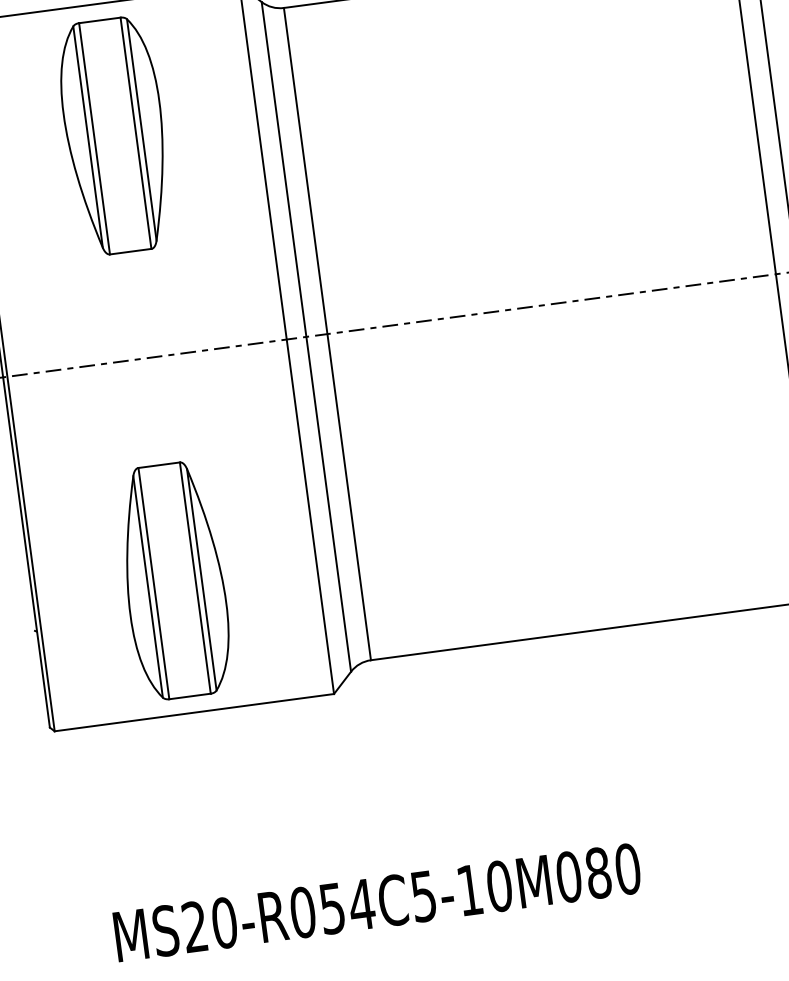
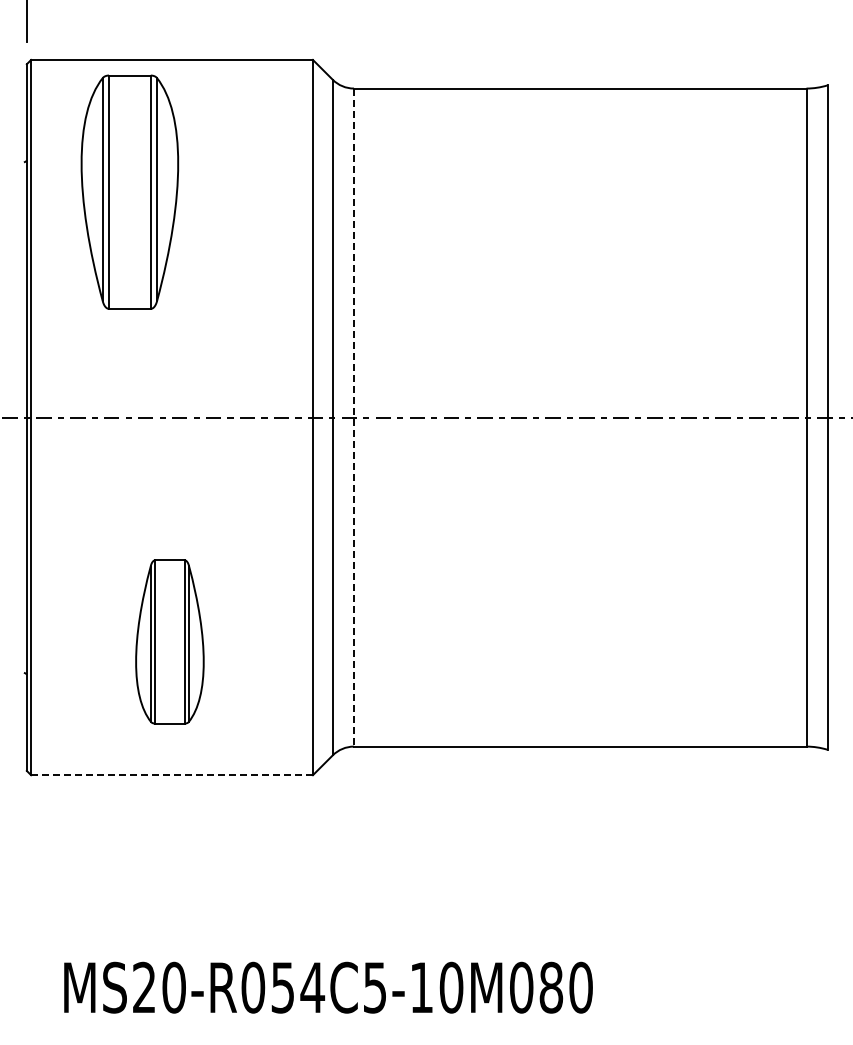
part: (114, 135) -> (129, 191), moved
line: (328, 334) -> (354, 418), solid -> dashed
part: (174, 580) -> (169, 641), size x0.7
line: (194, 712) -> (172, 775), solid -> dashed

